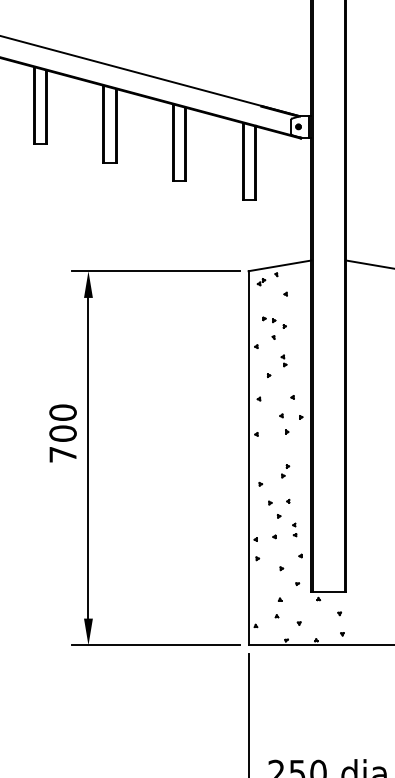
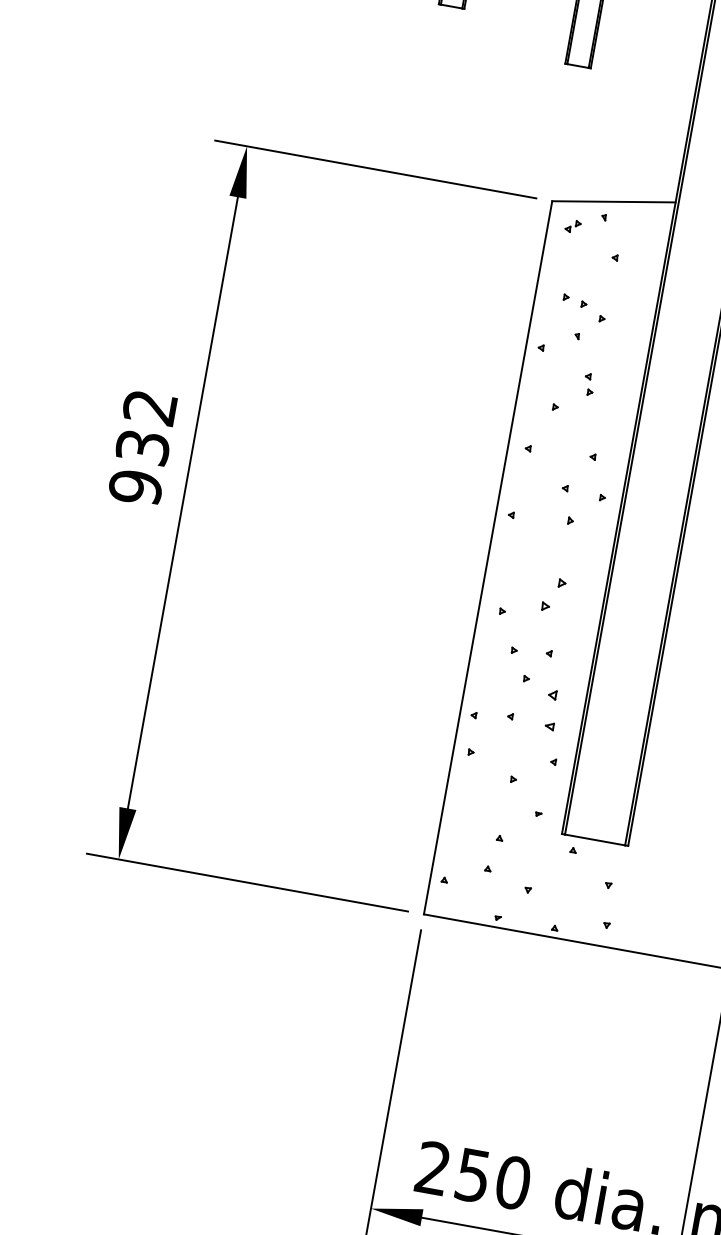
text: (62, 433) -> (141, 446), 700 -> 932
part: (285, 471) -> (553, 595), size x1.4
part: (294, 529) -> (551, 709), size x1.6

